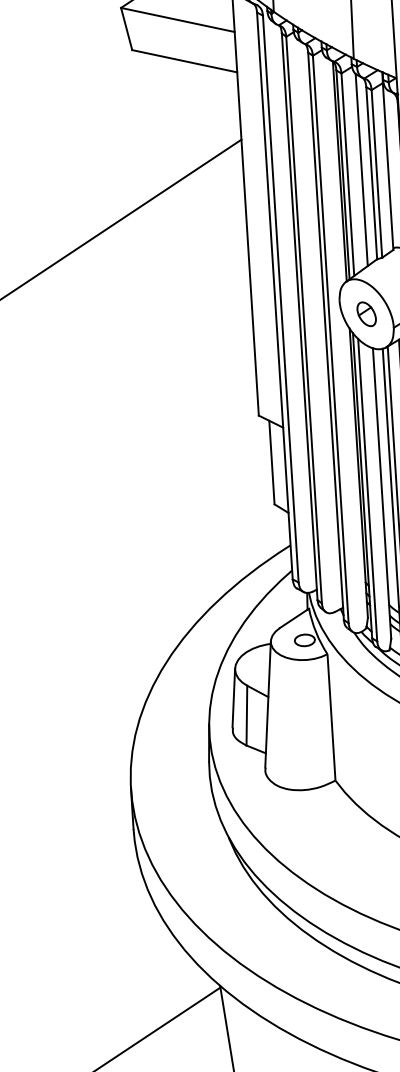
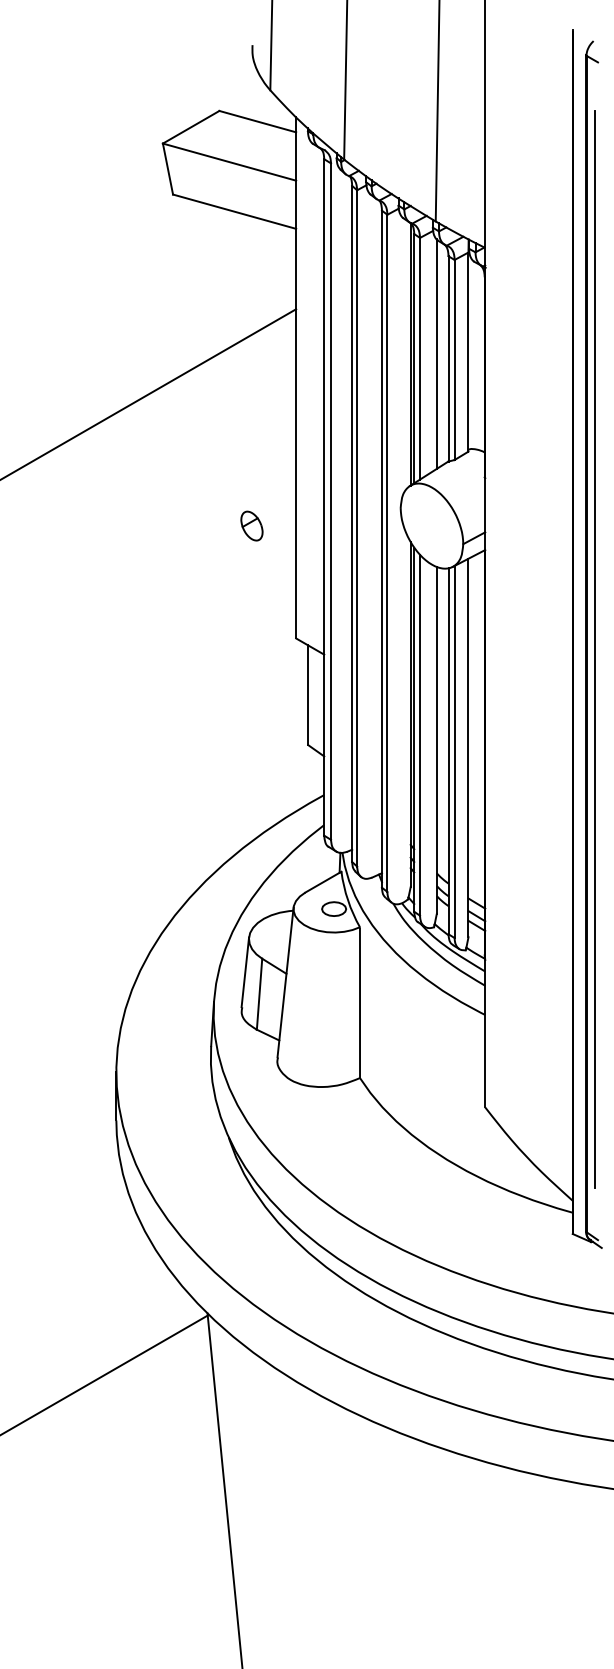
part: (366, 313) -> (251, 525), moved

